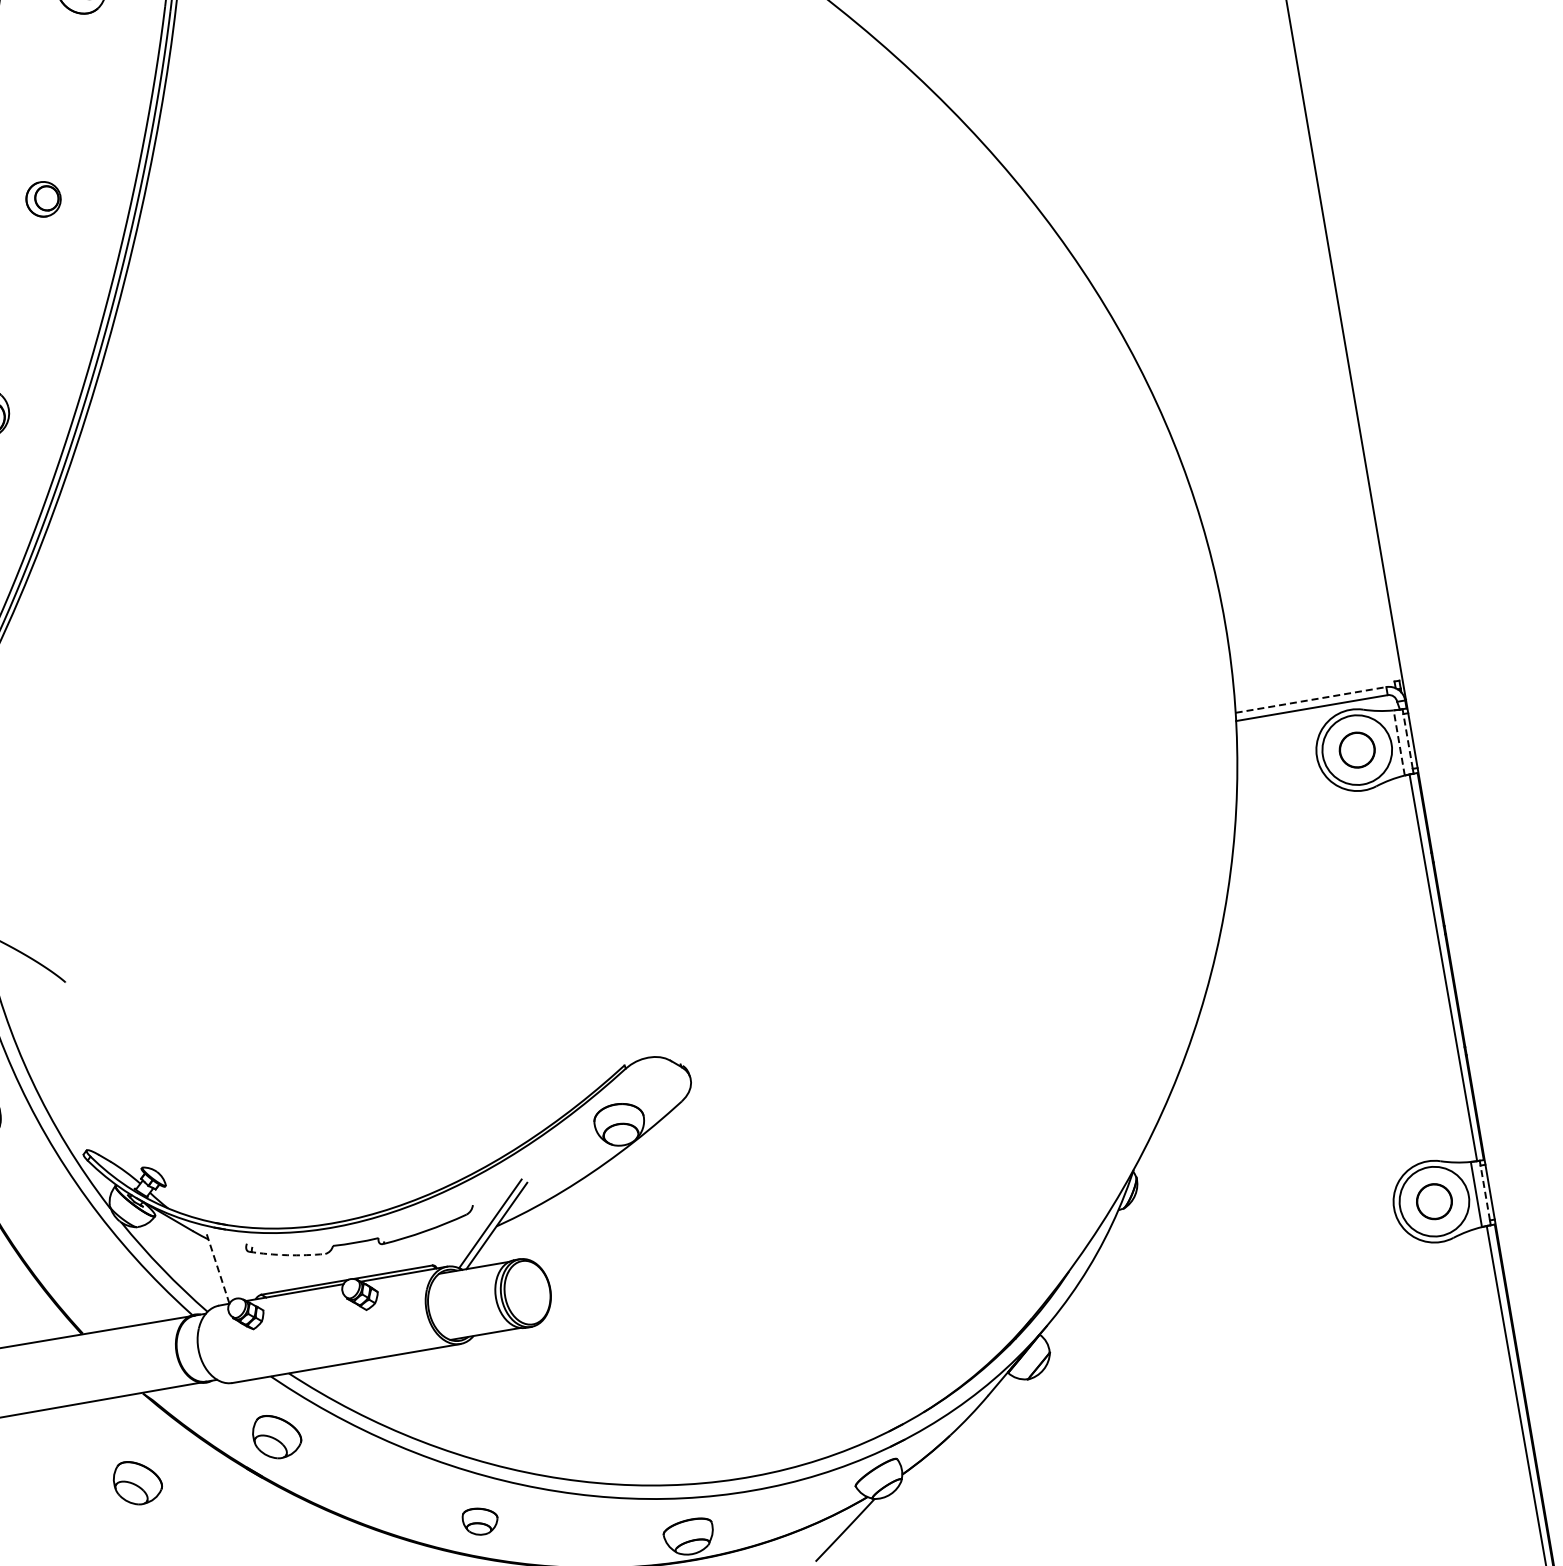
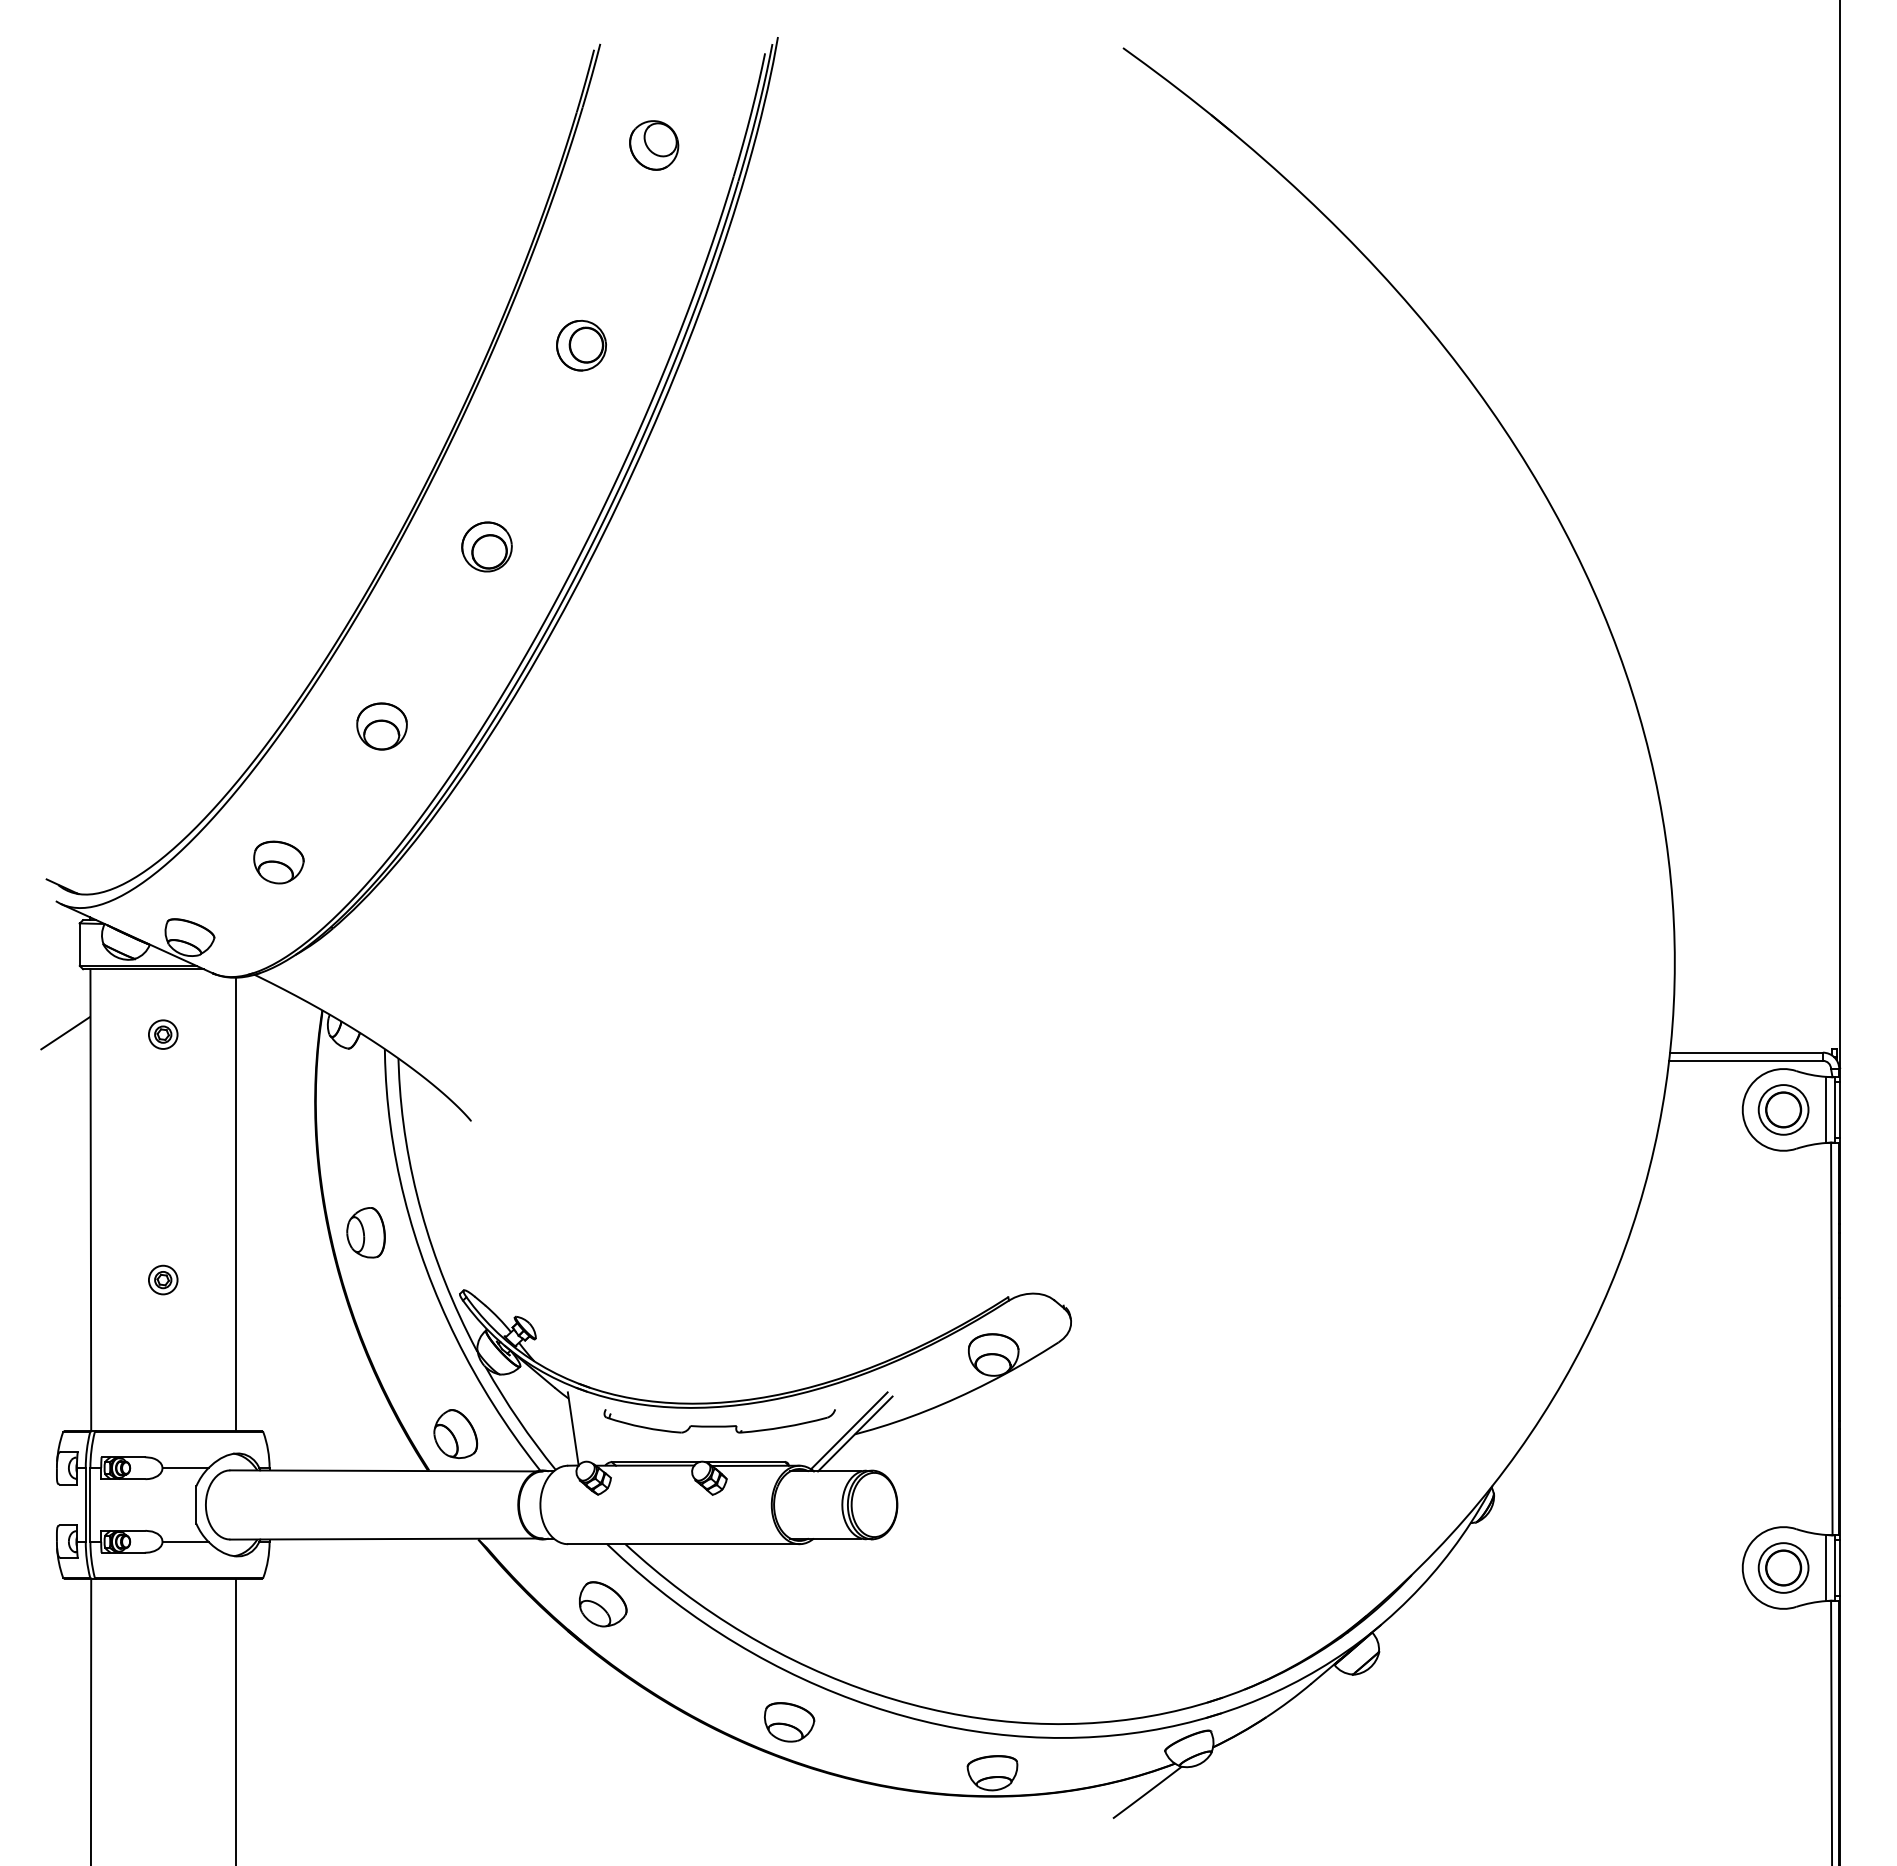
part: (43, 199) -> (581, 345), size x1.43
line: (1311, 699) -> (1746, 1052), dashed -> solid
line: (1408, 740) -> (1835, 1109), dashed -> solid
line: (1399, 742) -> (1826, 1109), dashed -> solid
circle: (1357, 749) -> (1783, 1109), size x0.71
line: (1485, 1193) -> (1835, 1568), dashed -> solid
circle: (1434, 1201) -> (1783, 1567), size x0.71
arc: (286, 1255) -> (643, 1427), dashed -> solid
line: (218, 1268) -> (573, 1428), dashed -> solid
part: (102, 1293) -> (455, 1434), added
part: (138, 1482) -> (458, 1626), removed
part: (480, 1521) -> (789, 1722), size x1.43

